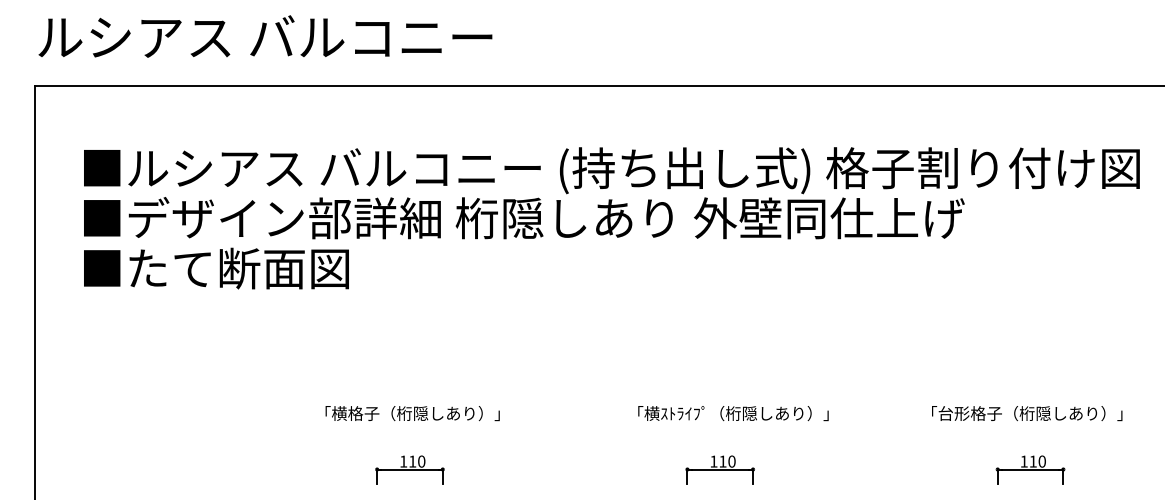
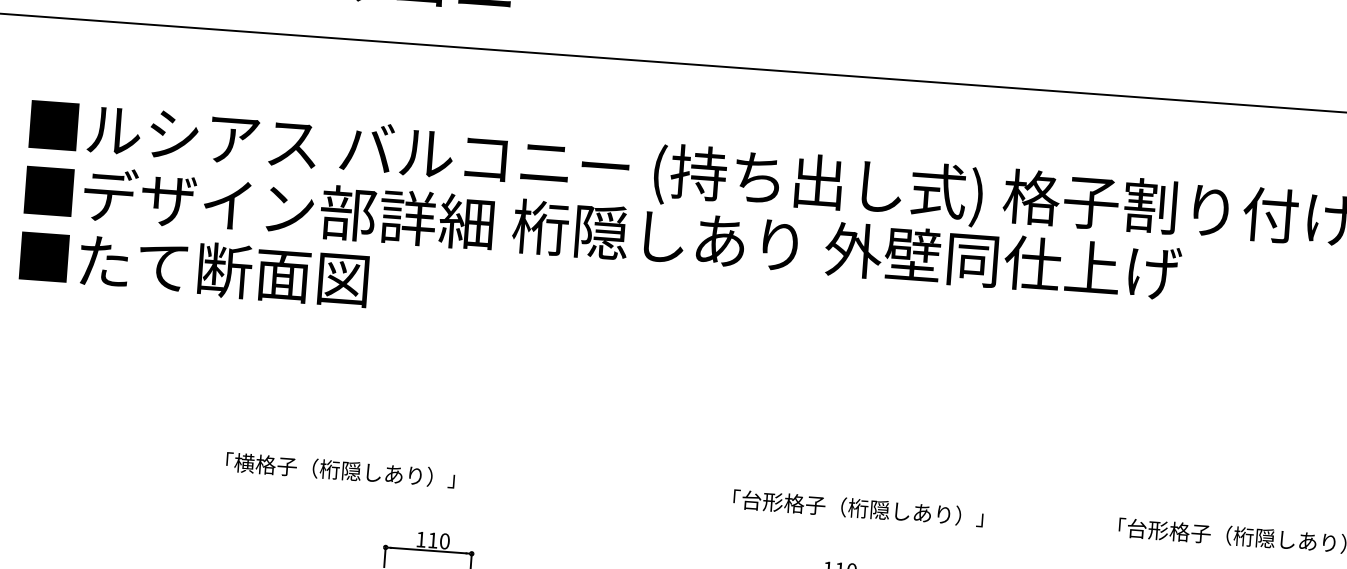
text: (412, 413) -> (340, 470), moved
text: (676, 413) -> (783, 502), 「横ｽﾄﾗｲﾌﾟ（桁隠しあり）」 -> 「台形格子（桁隠しあり）」

